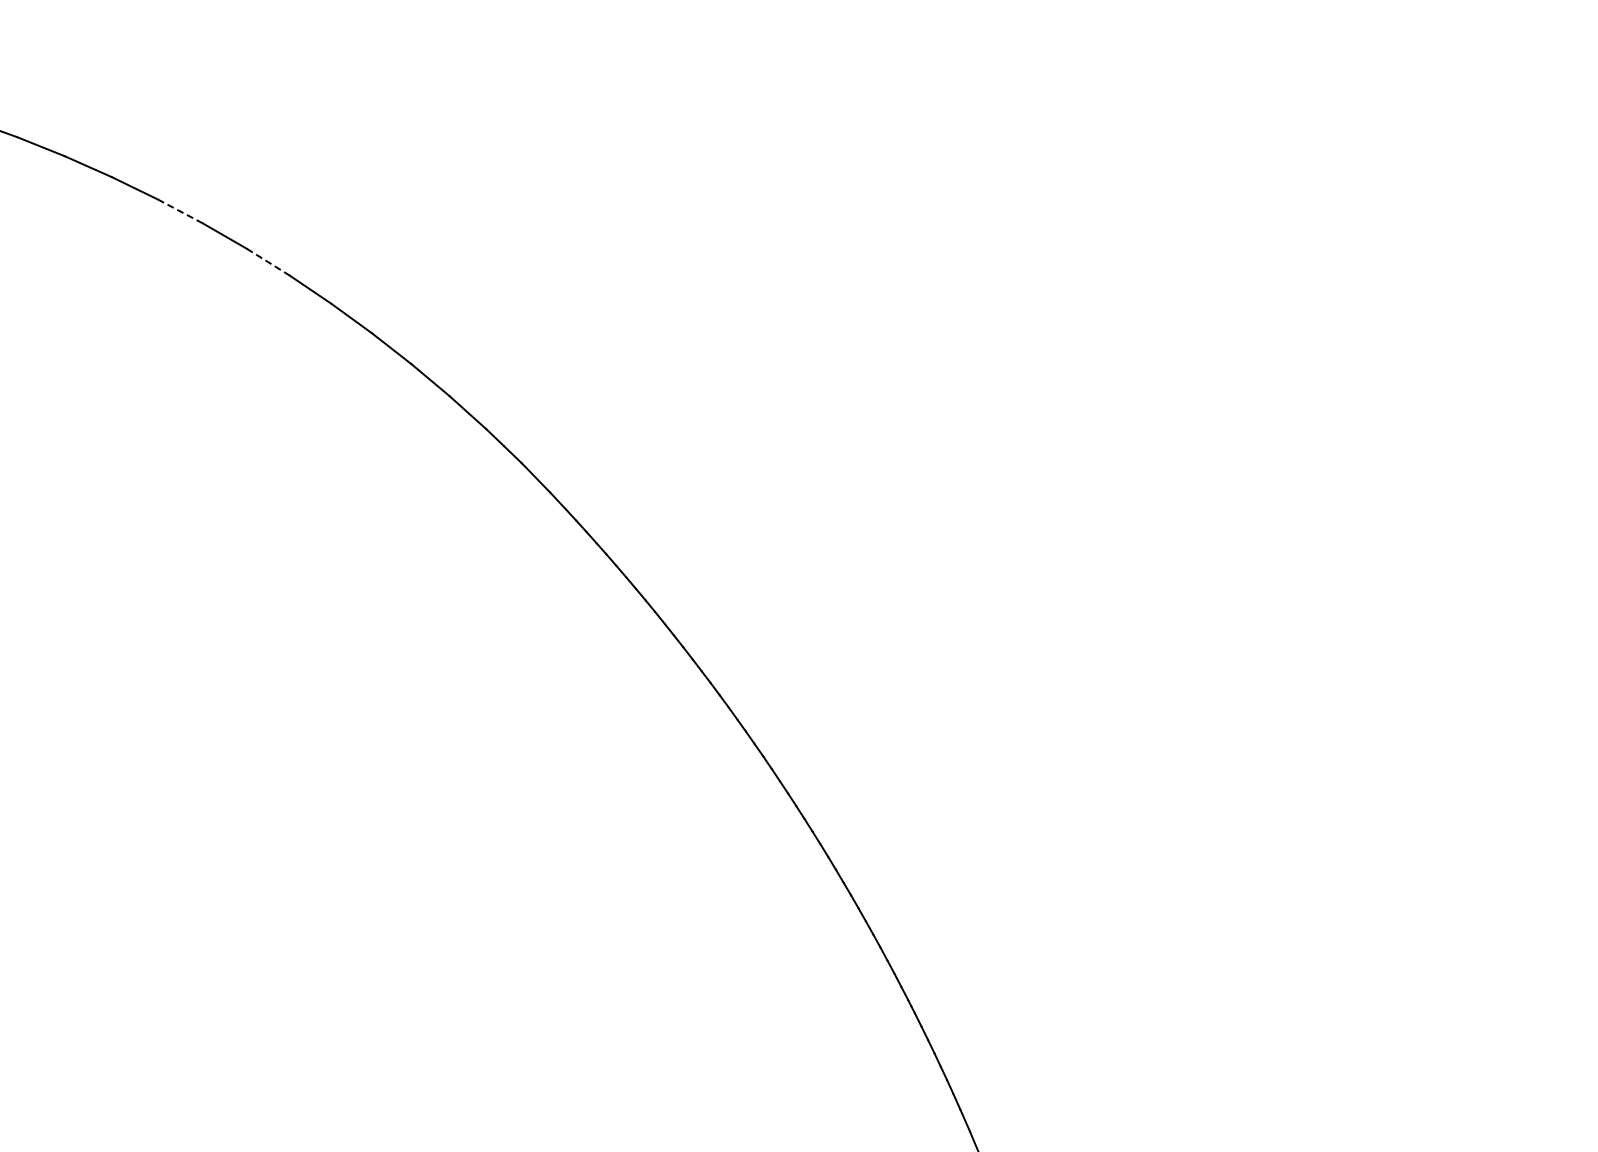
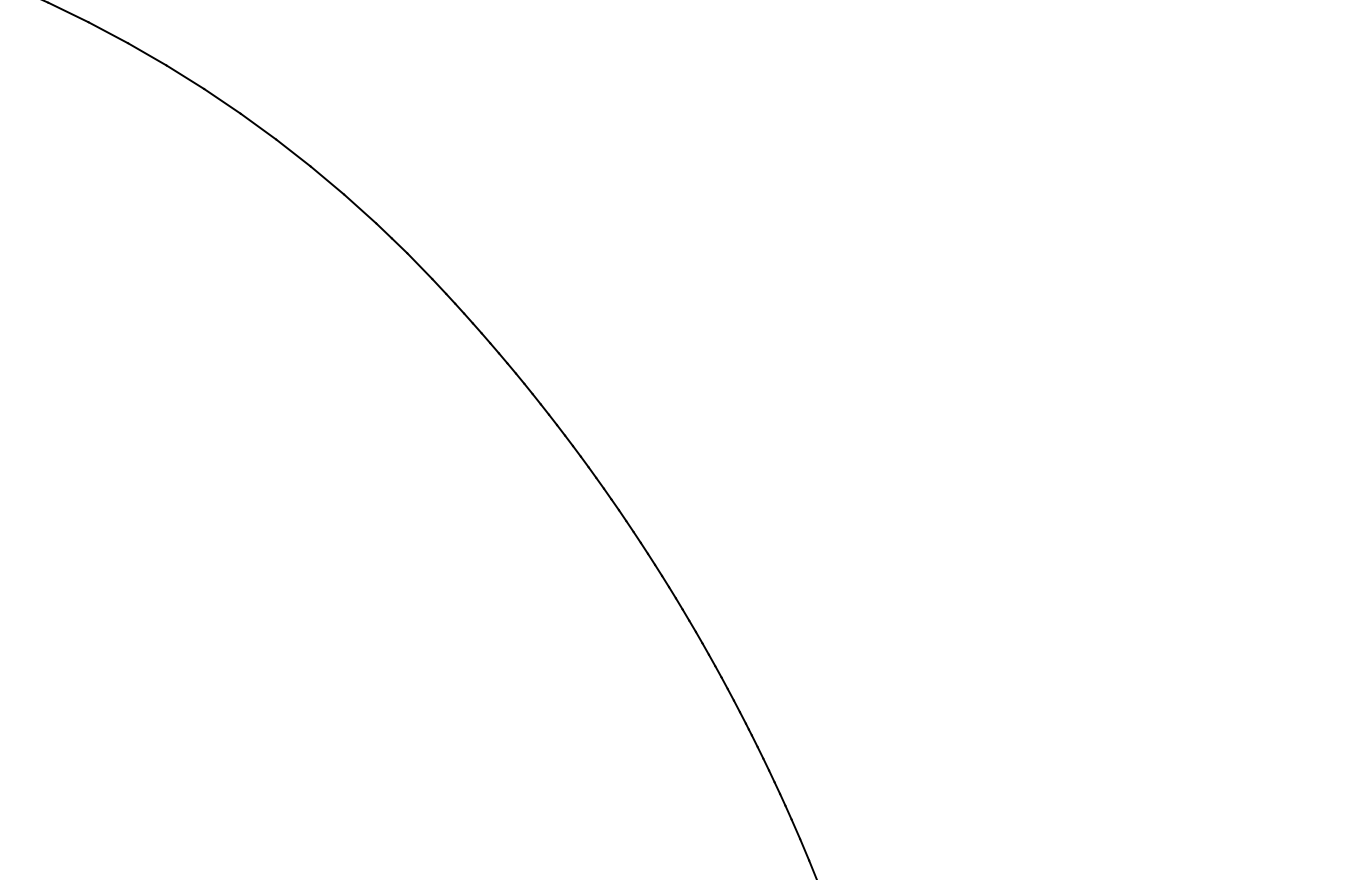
line: (180, 211) -> (108, 32), dashed -> solid
line: (268, 262) -> (185, 77), dashed -> solid

